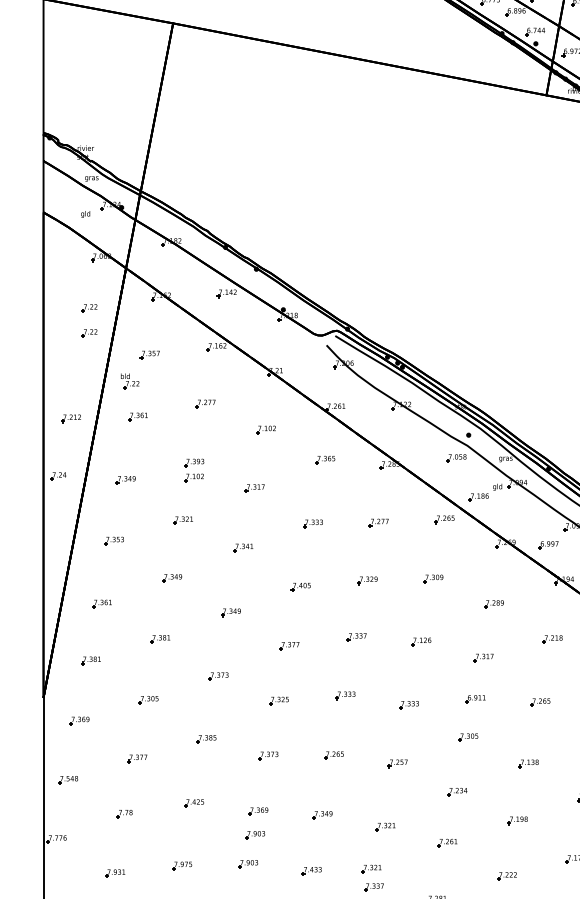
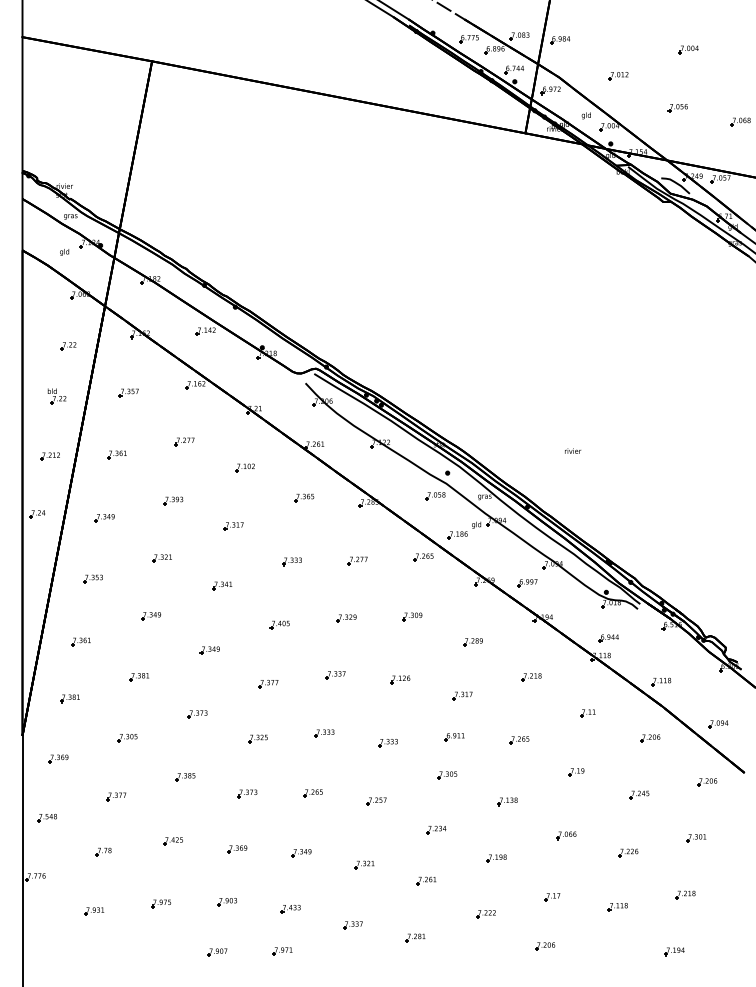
part: (89, 333) -> (68, 371), removed
part: (129, 381) -> (56, 396), moved
part: (193, 477) -> (172, 515), removed
part: (254, 835) -> (233, 873), removed
part: (371, 868) -> (350, 906), removed

